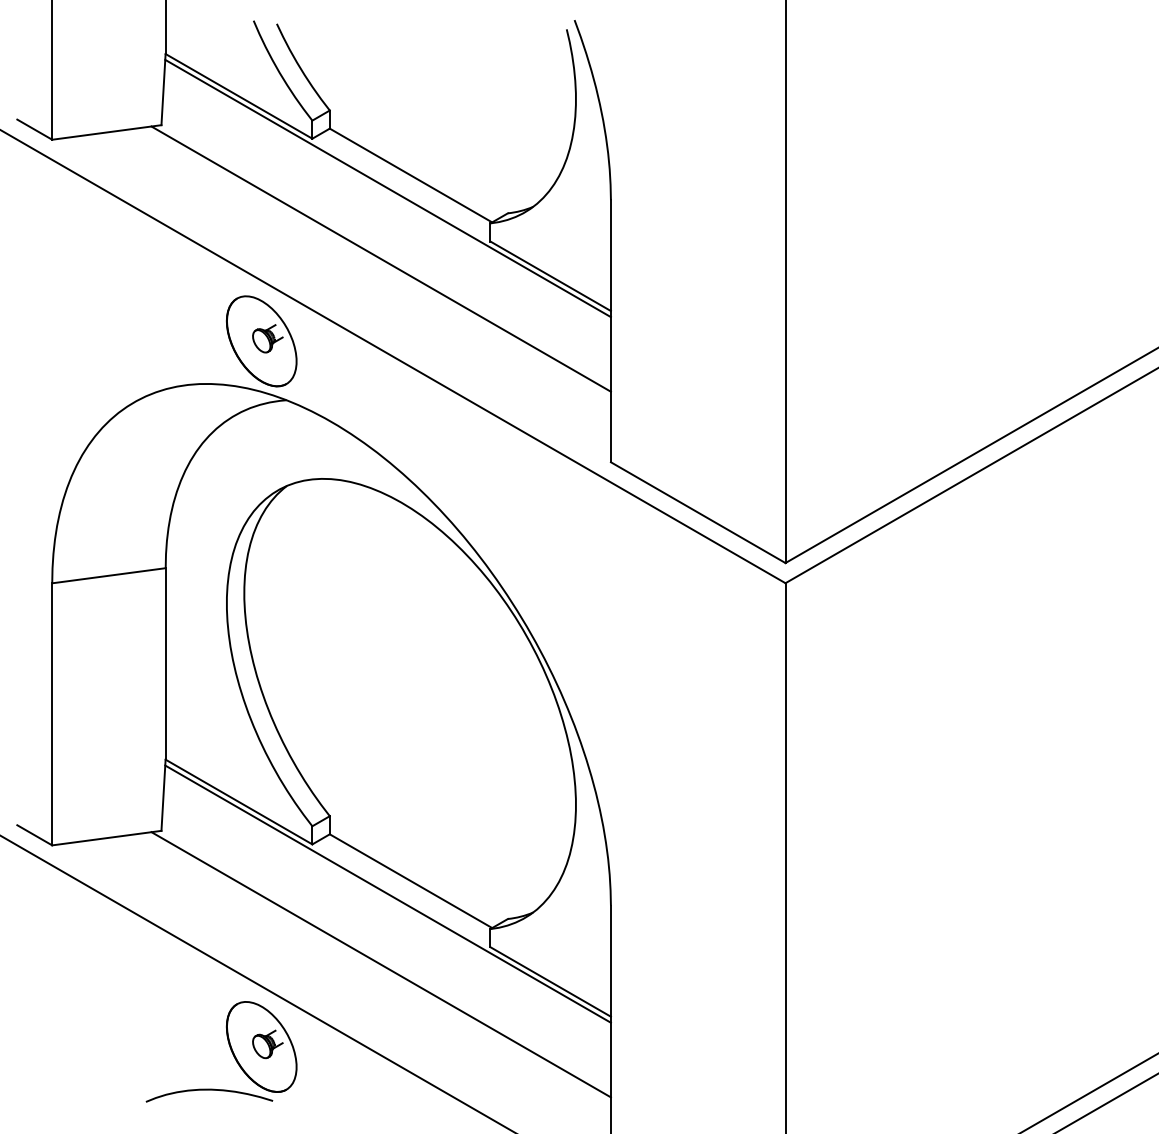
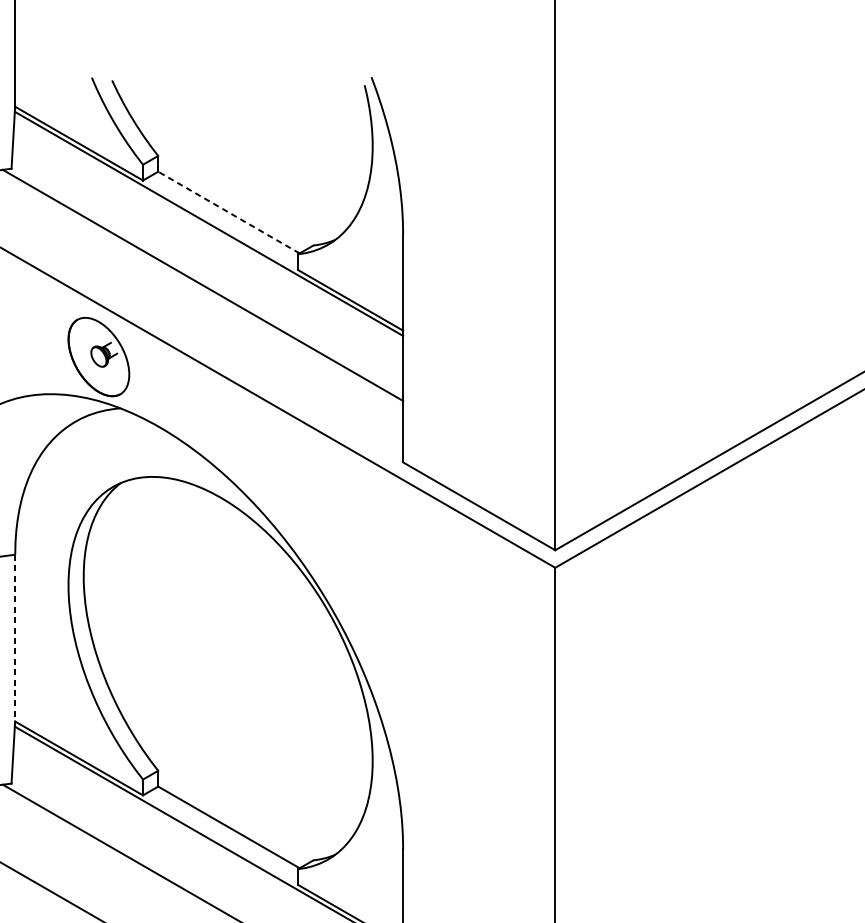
line: (411, 175) -> (229, 212), solid -> dashed
line: (165, 663) -> (15, 637), solid -> dashed

